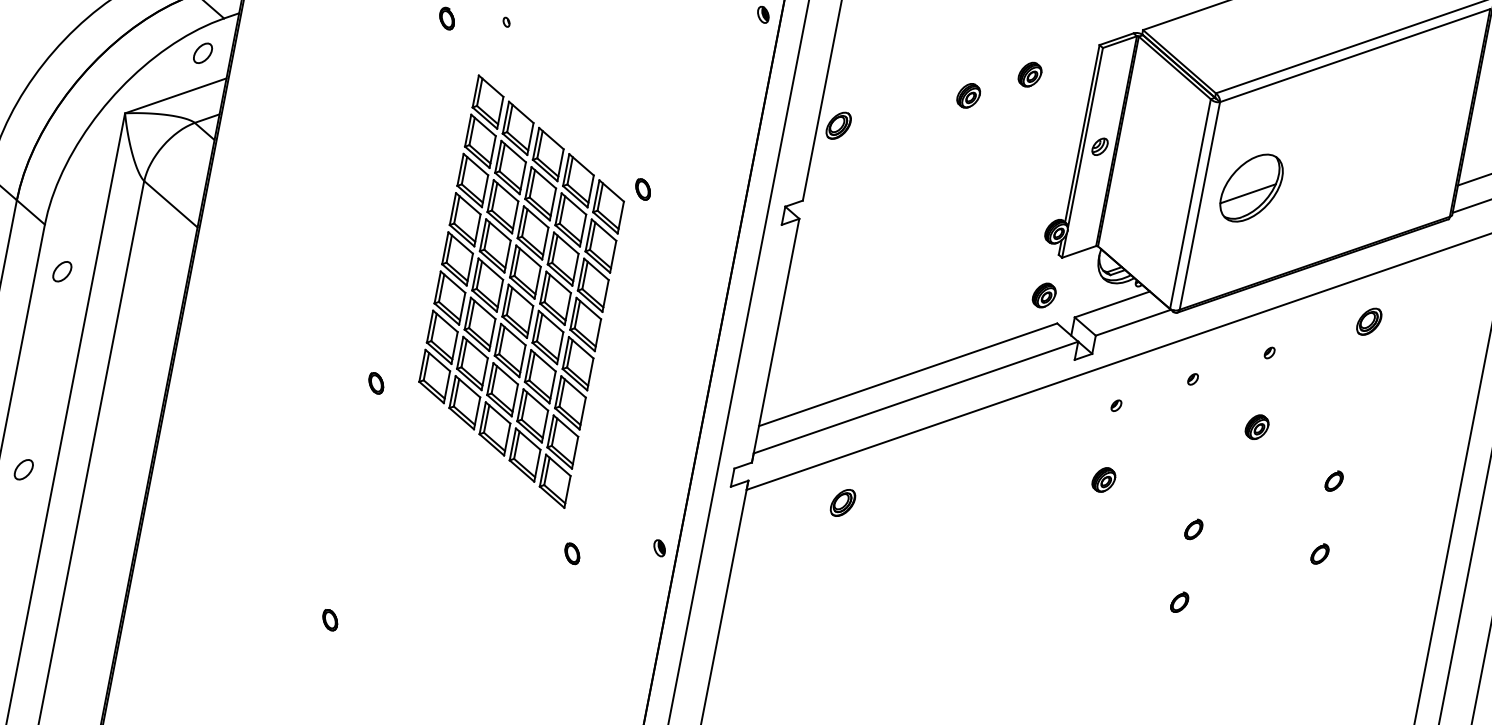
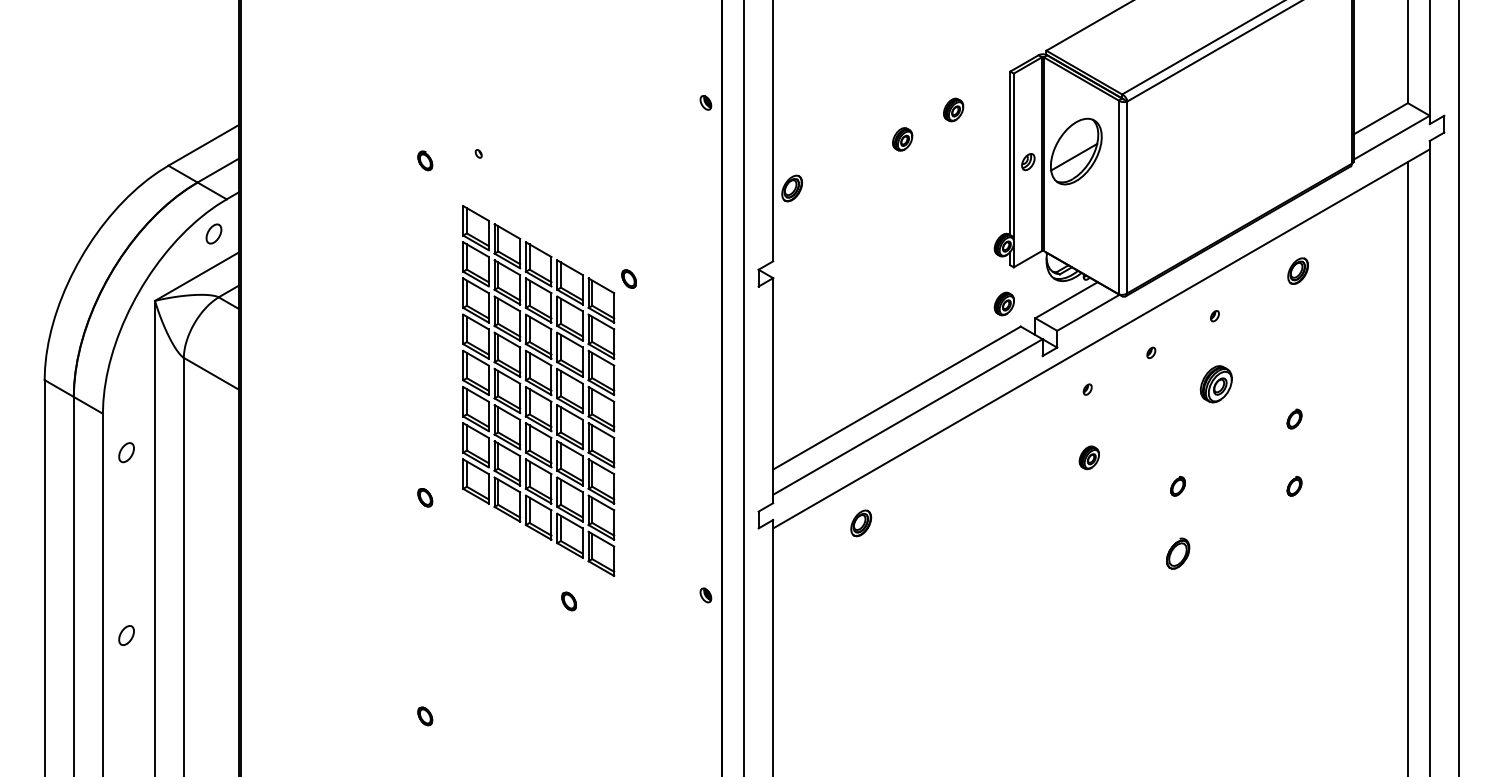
part: (1251, 188) -> (1076, 151), moved
part: (1256, 427) -> (1216, 384), size x1.6
part: (571, 553) -> (568, 601), moved
part: (1179, 602) -> (1177, 553), size x1.6

